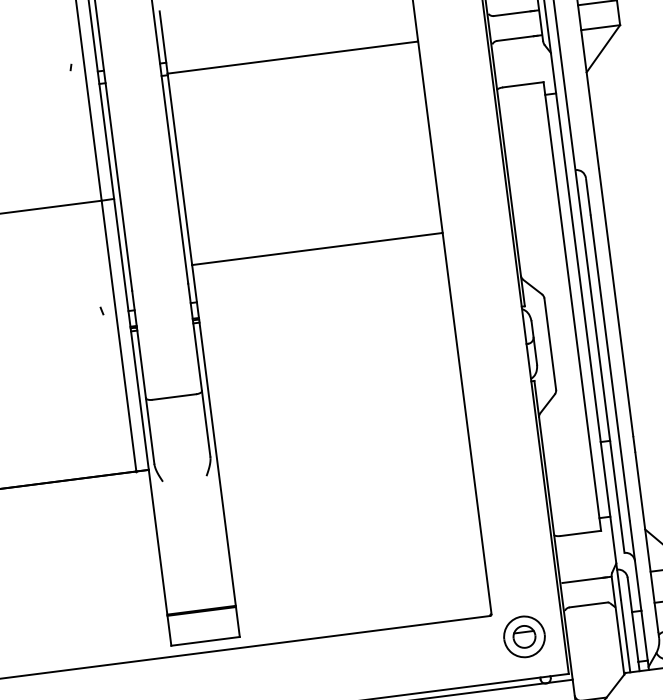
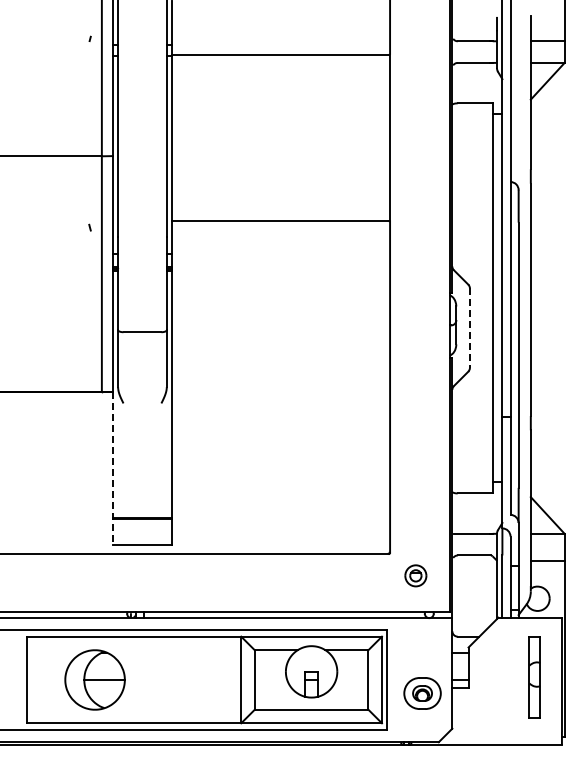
curve: (101, 310) -> (89, 227), moved
line: (549, 344) -> (469, 328), solid -> dashed
line: (159, 558) -> (112, 468), solid -> dashed
part: (524, 636) -> (415, 575), size x0.6

